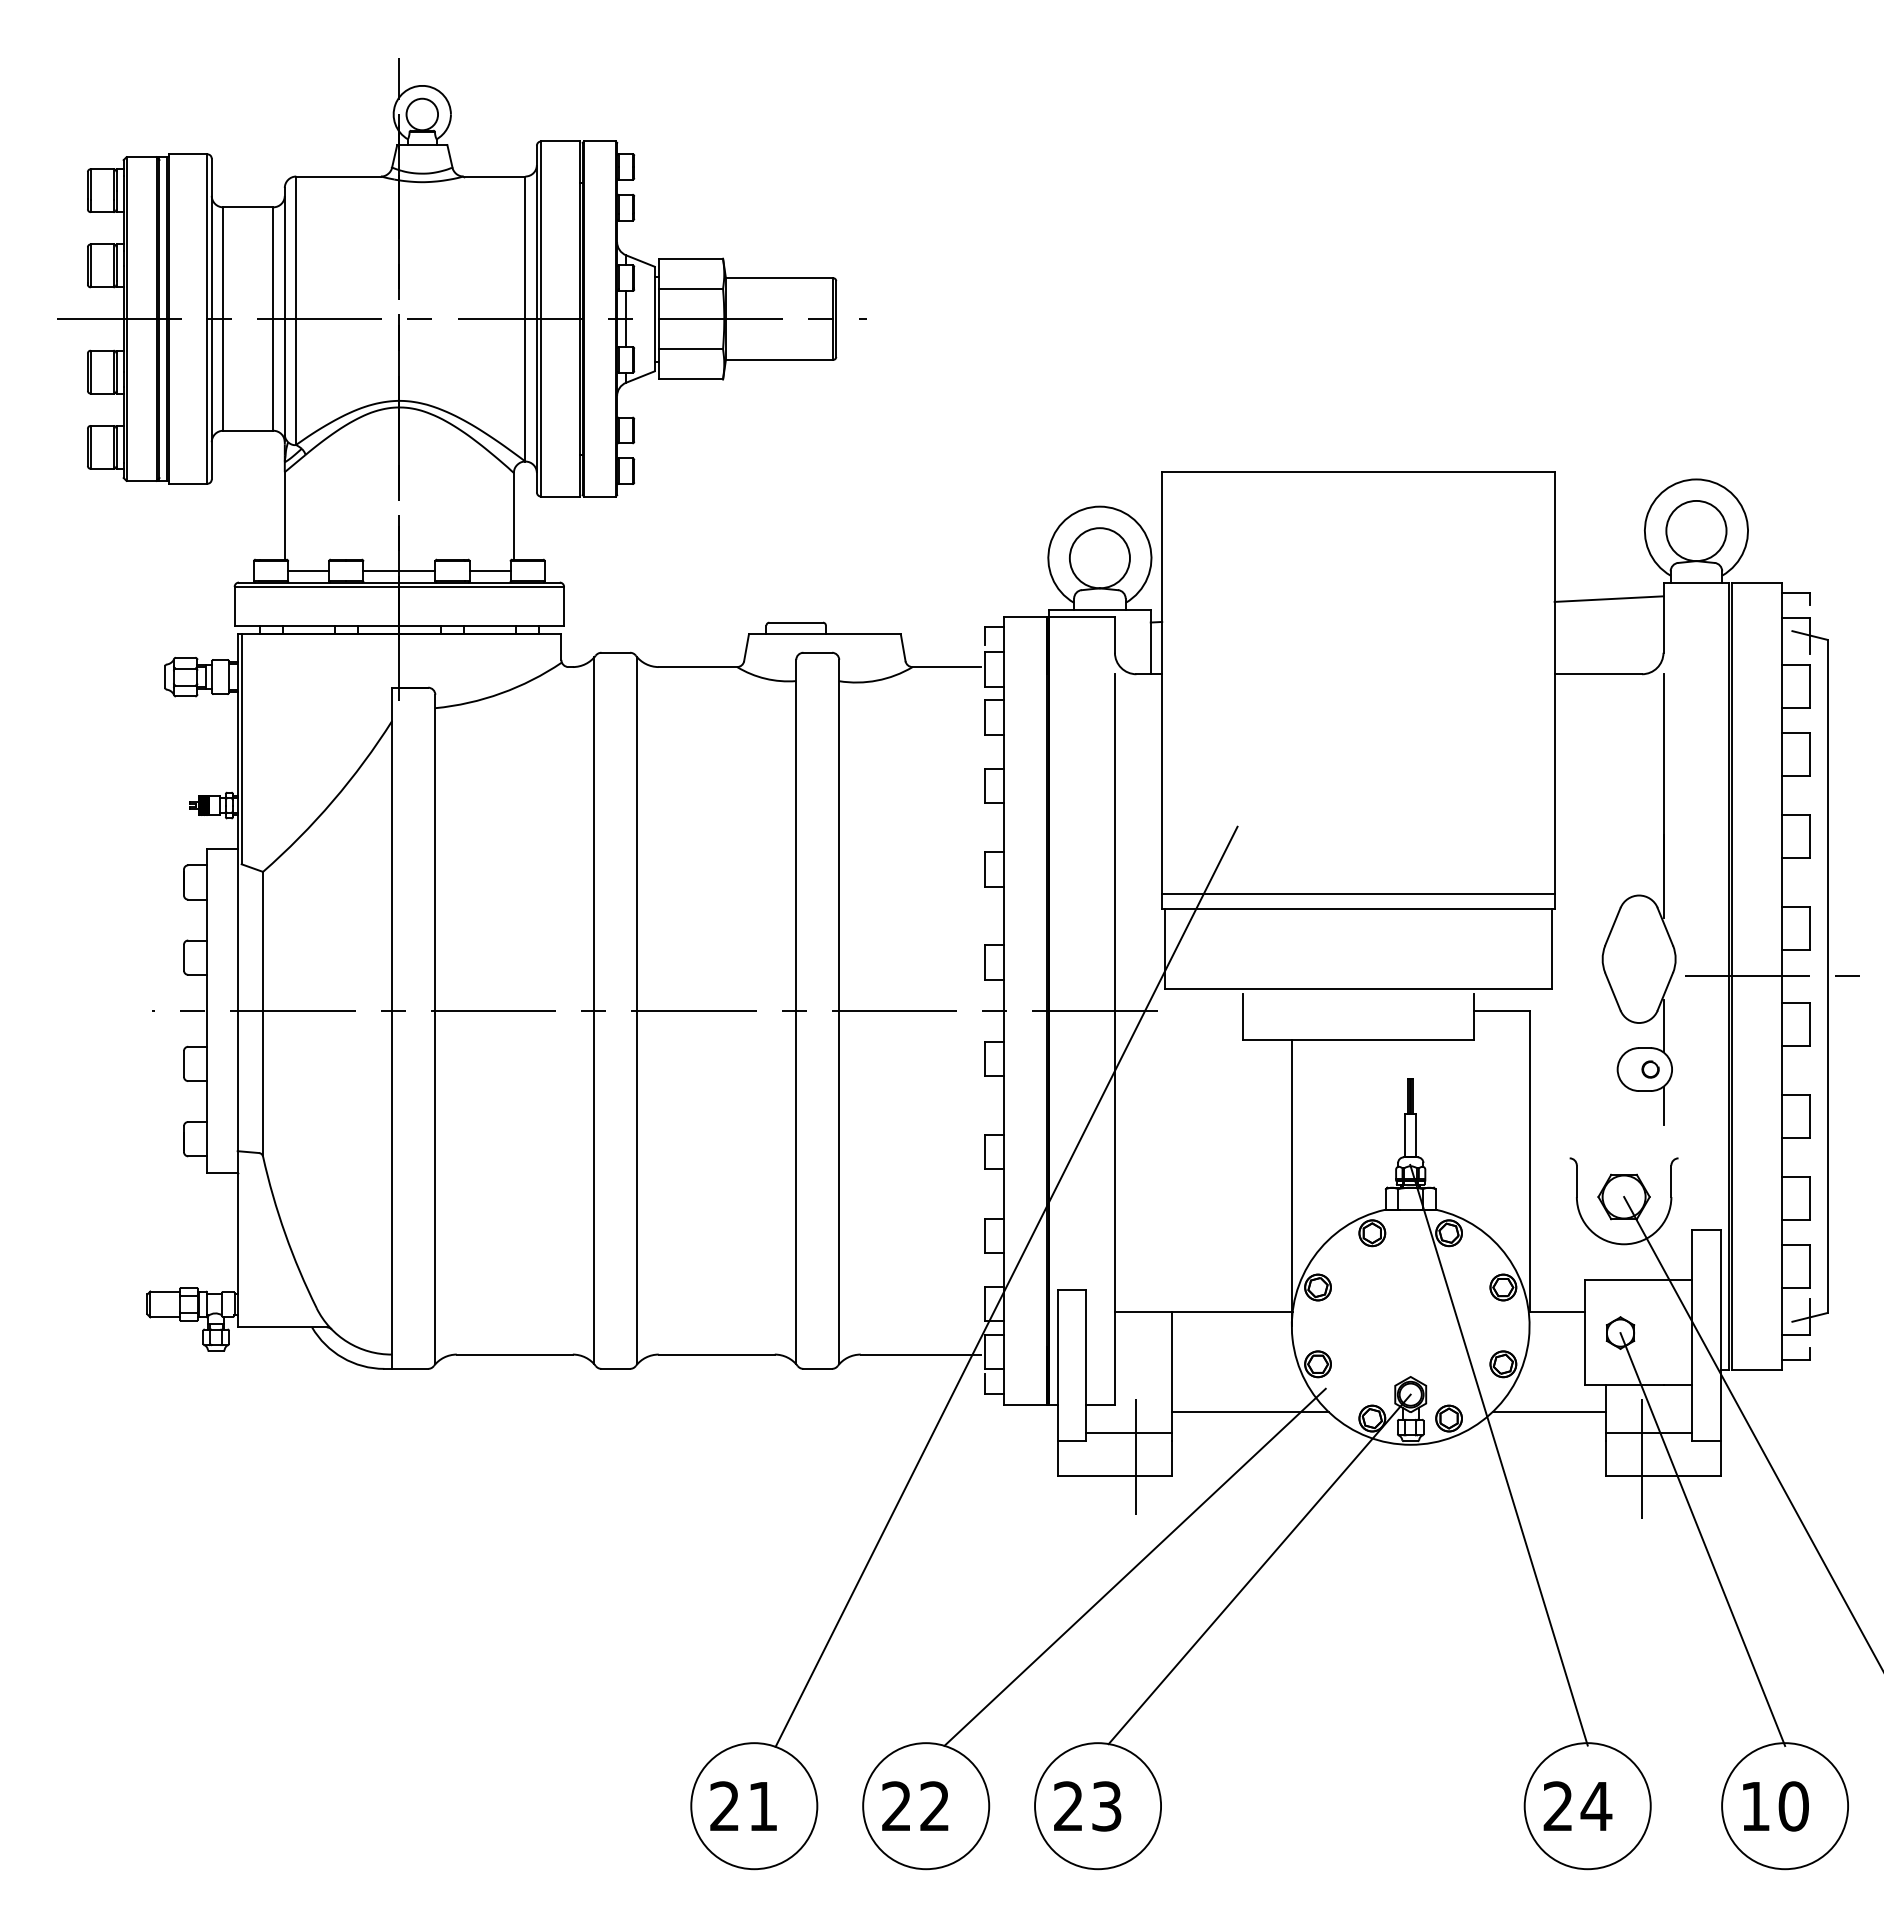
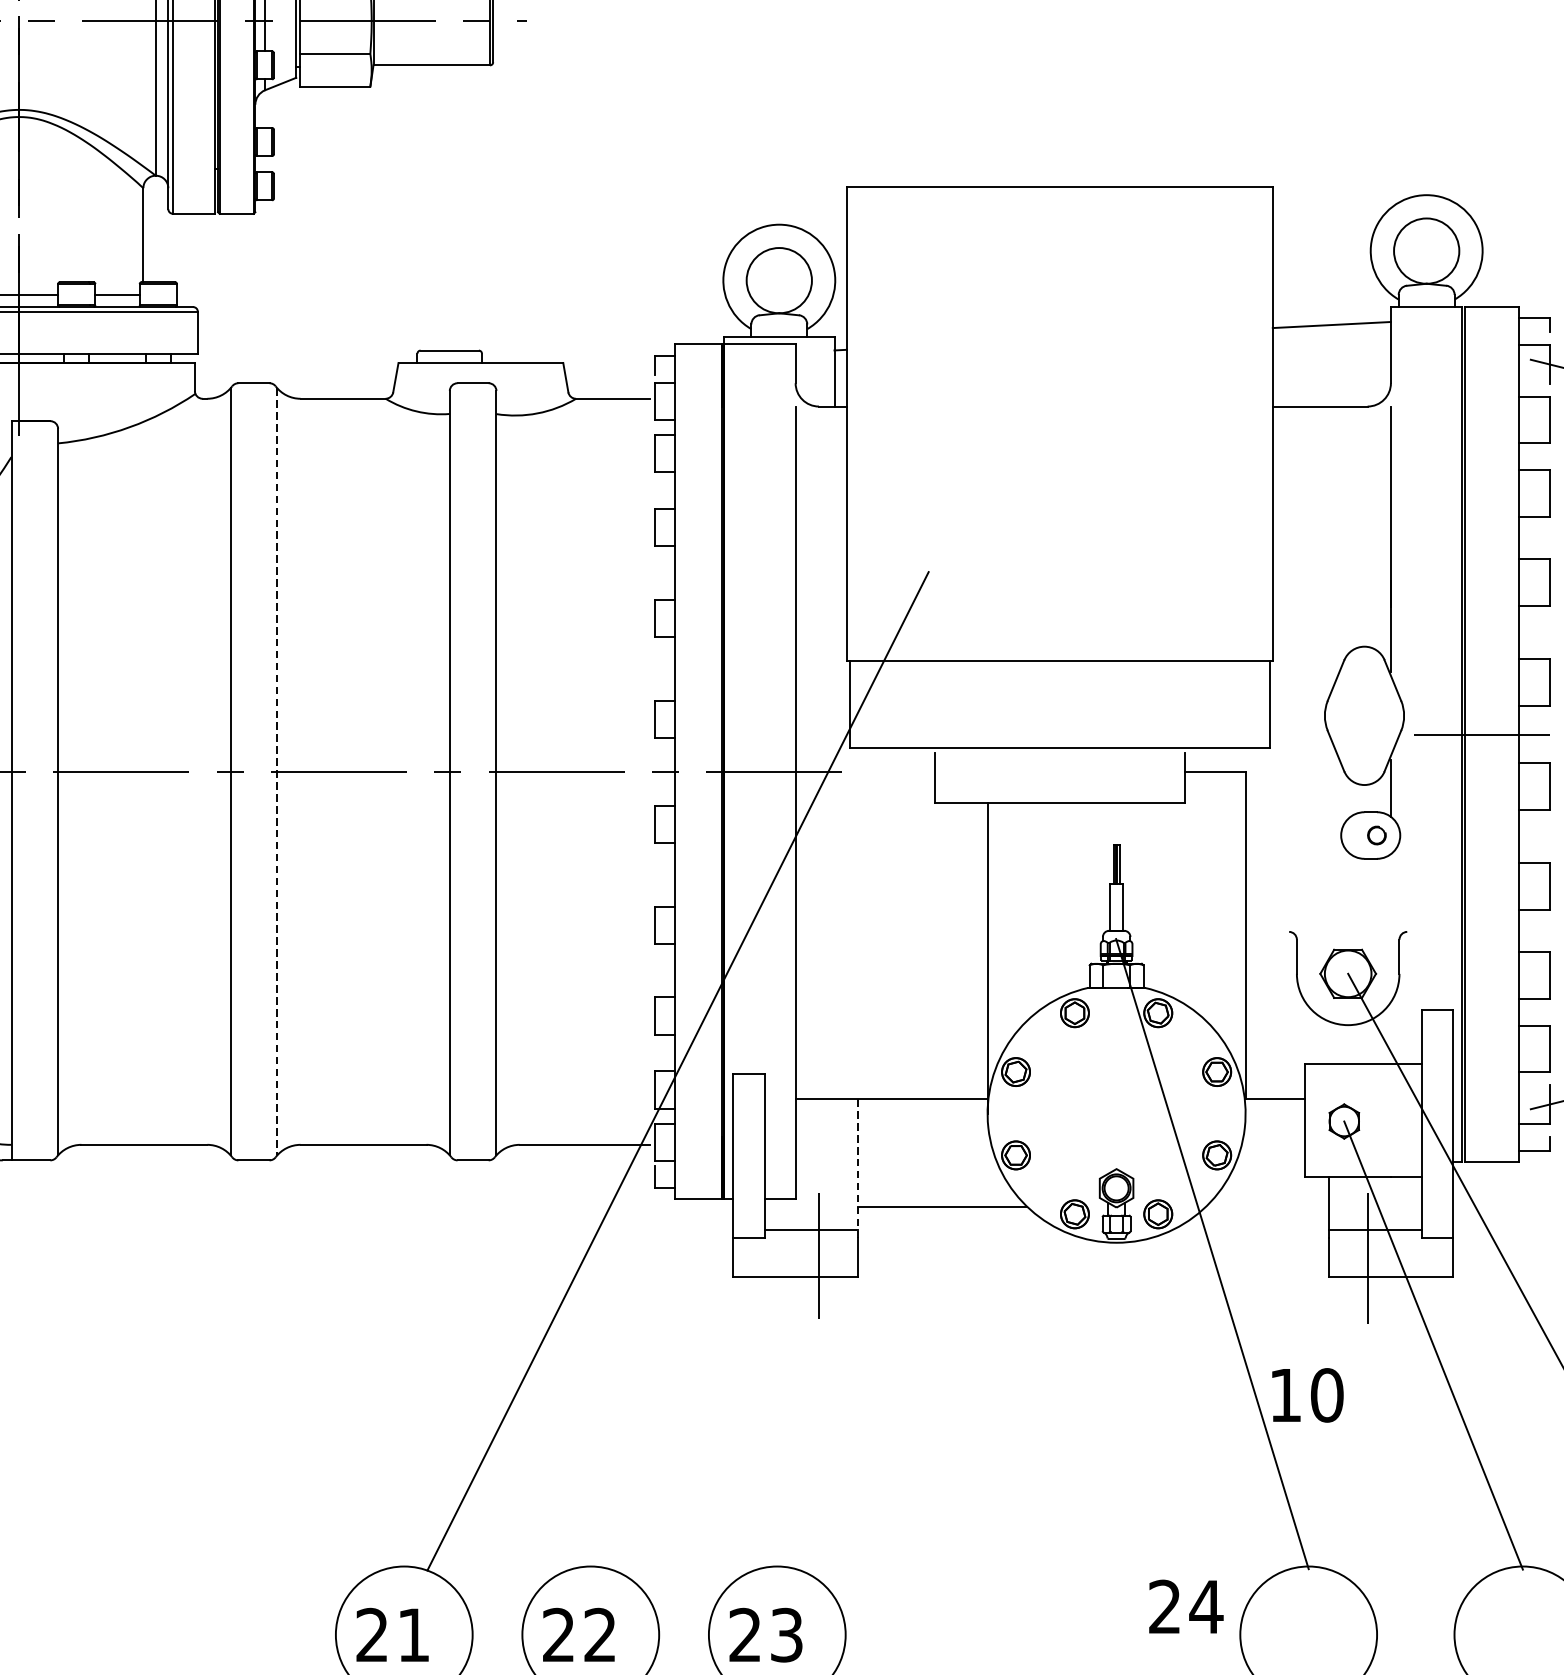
line: (1358, 894) -> (1059, 645), removed
line: (637, 1011) -> (277, 772), solid -> dashed
line: (1663, 1105) -> (1390, 874), removed
line: (1172, 1375) -> (858, 1167), solid -> dashed
line: (1549, 1411) -> (1267, 1206), removed
line: (1134, 1566) -> (816, 1374), removed
line: (1259, 1569) -> (952, 1378), removed
text: (1577, 1805) -> (1185, 1605), moved
text: (1775, 1806) -> (1307, 1395), moved

